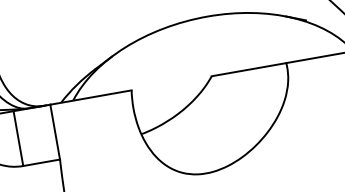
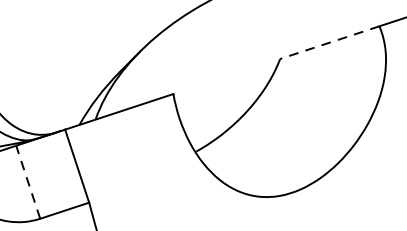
line: (249, 69) -> (330, 42), solid -> dashed
line: (18, 138) -> (28, 182), solid -> dashed

